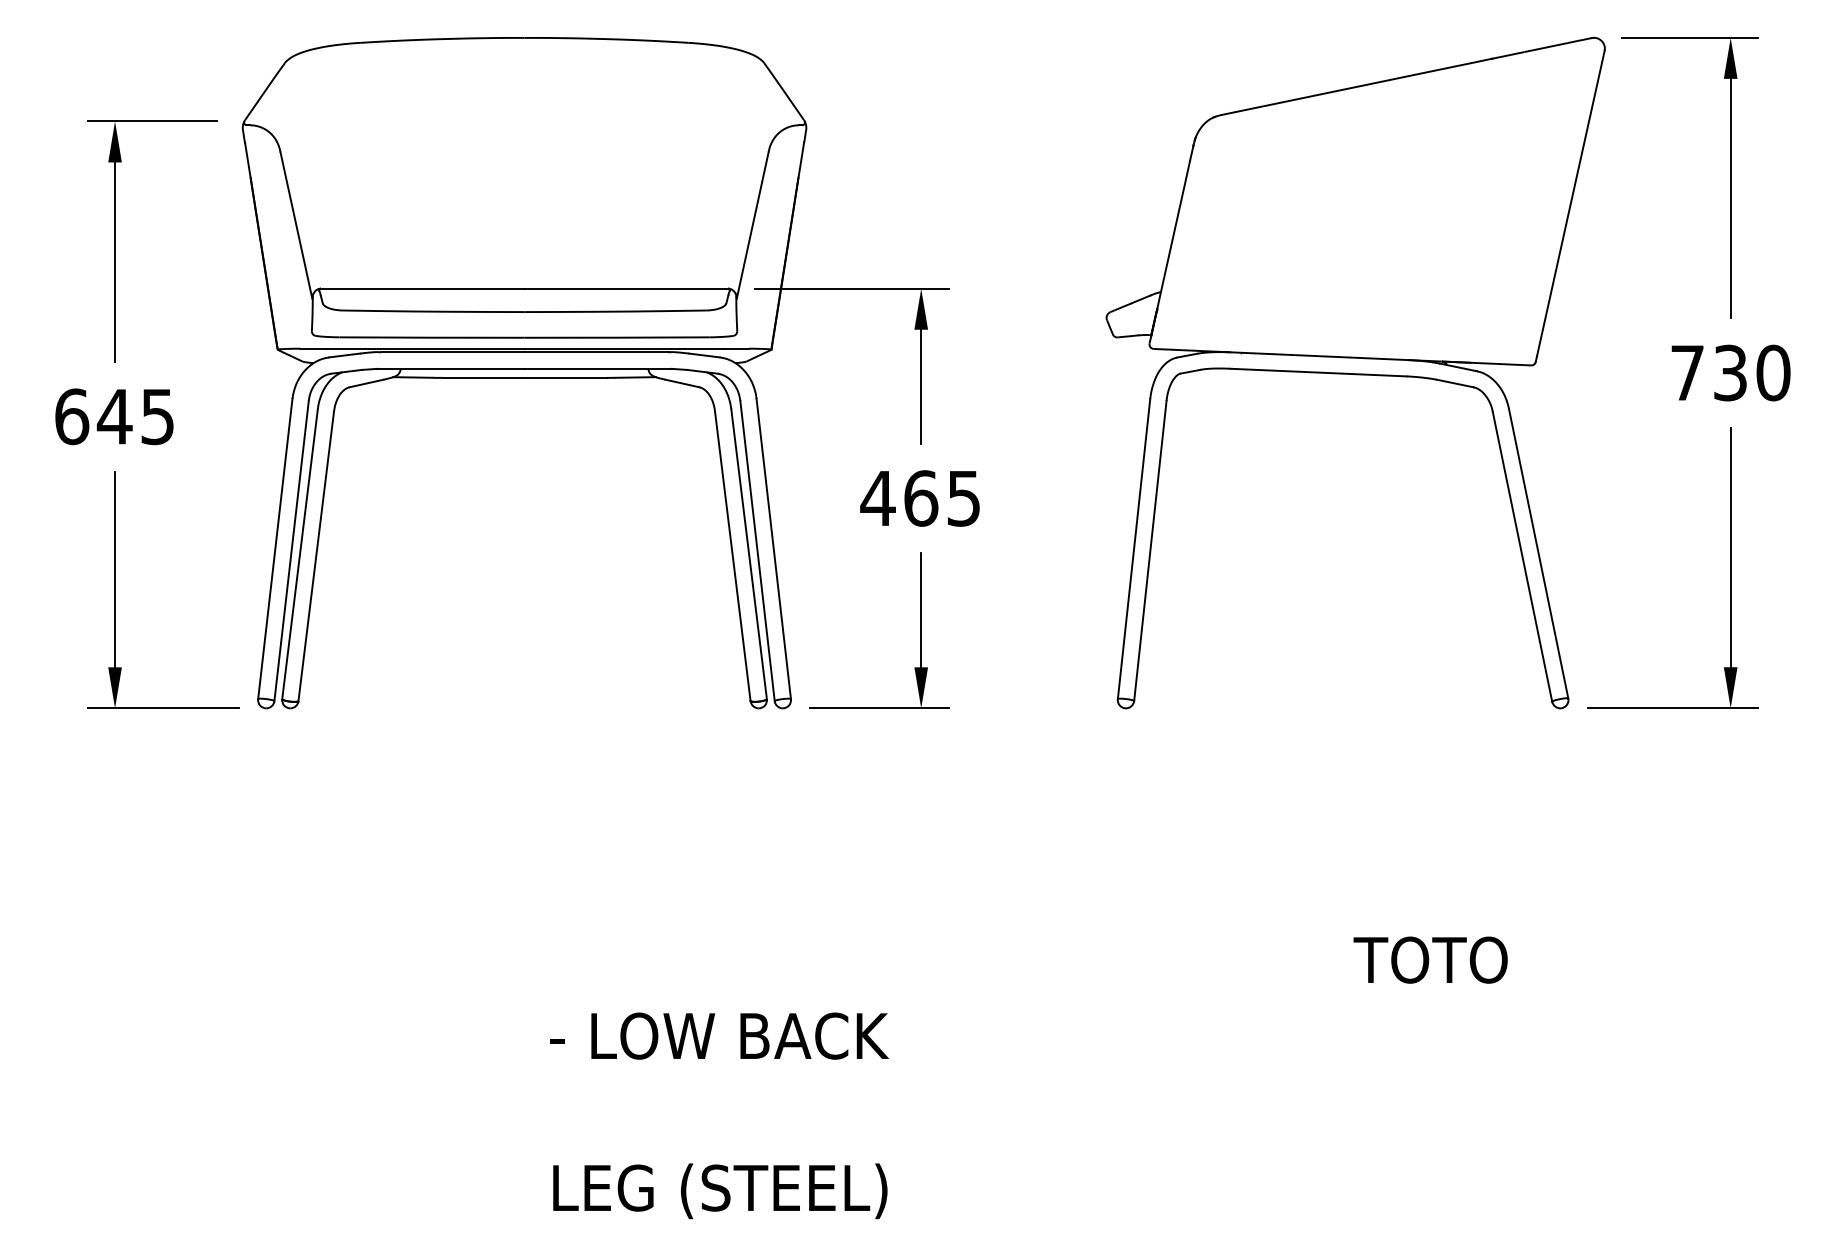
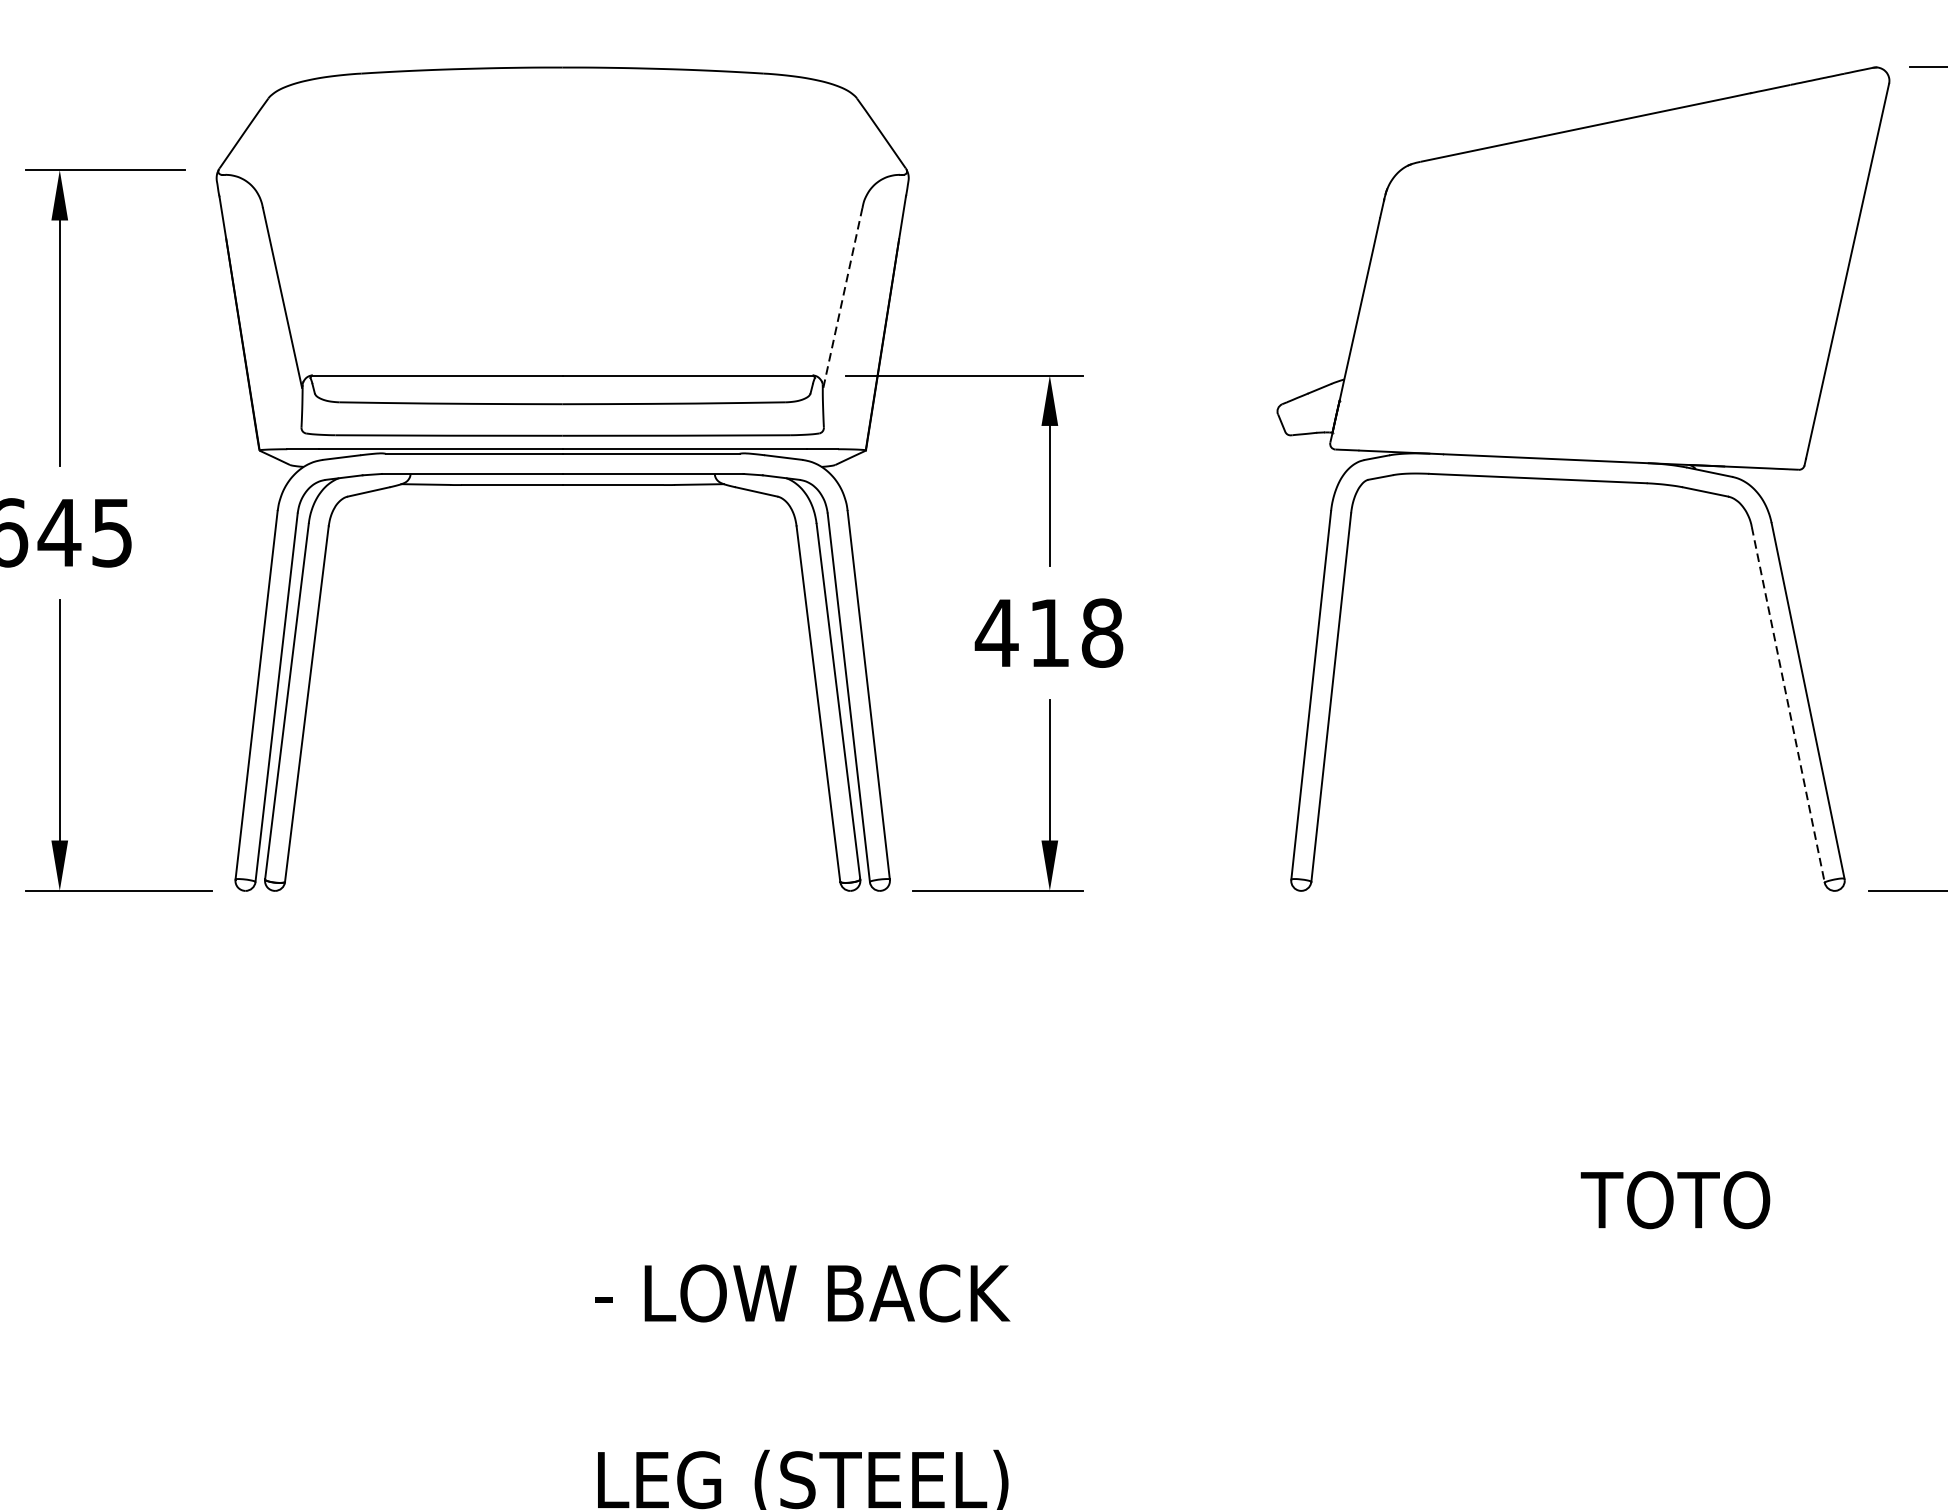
line: (752, 225) -> (842, 297), solid -> dashed
text: (942, 498) -> (1075, 633), 465 -> 418
line: (1522, 556) -> (1788, 704), solid -> dashed

